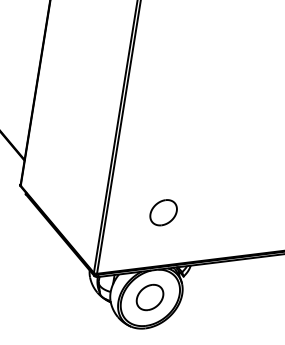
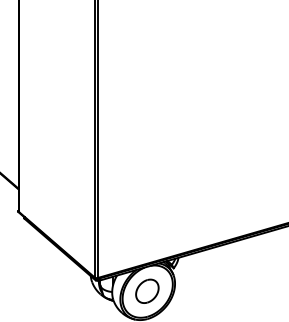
part: (163, 211) -> (147, 214), removed

